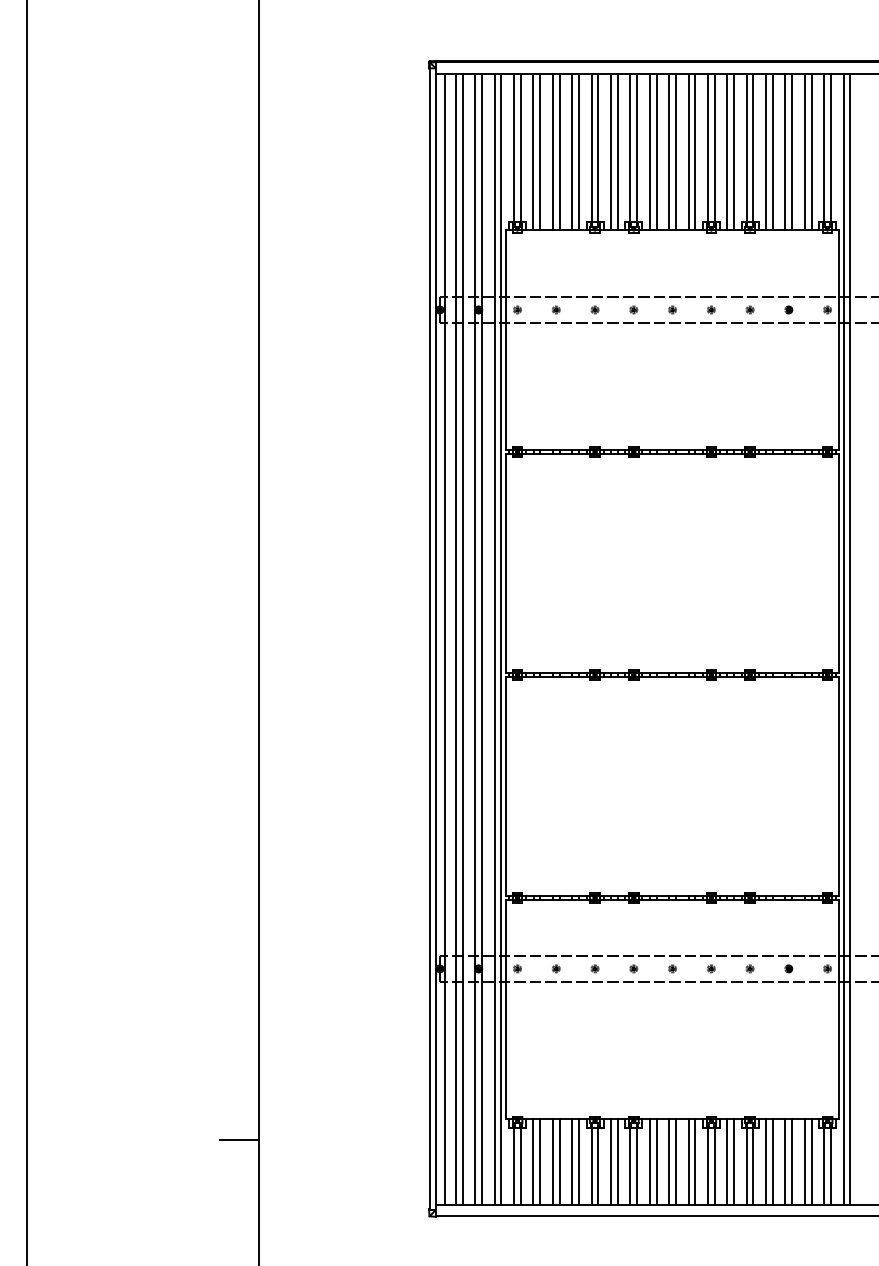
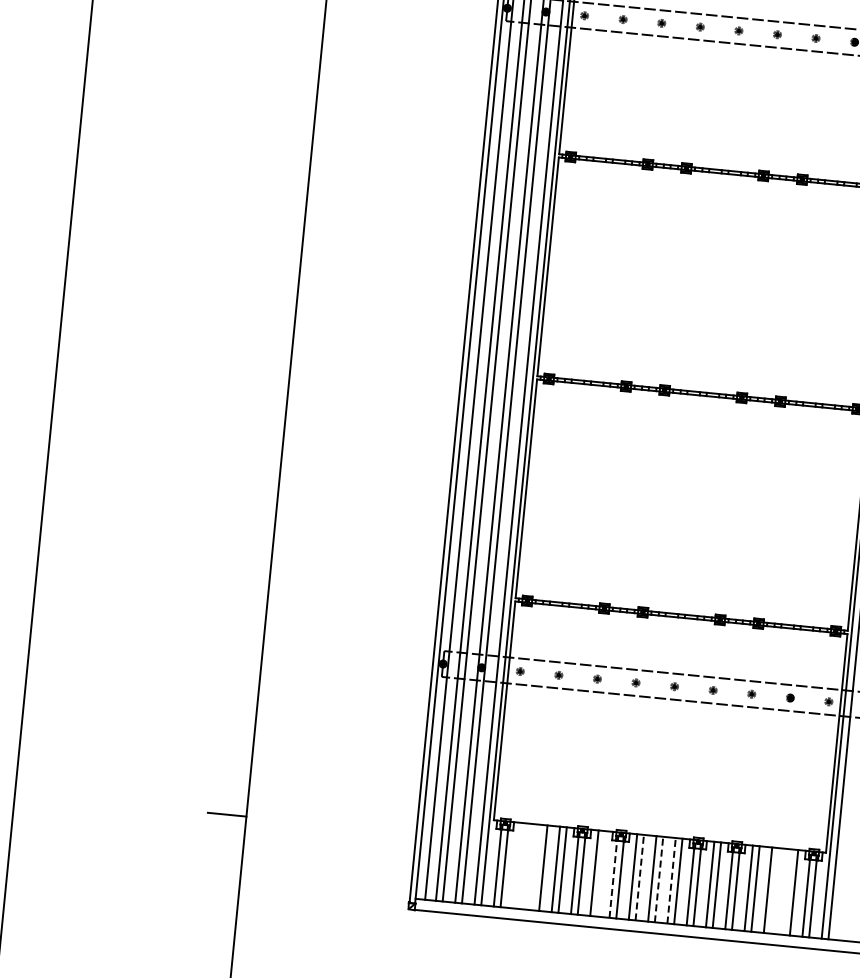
line: (533, 1162) -> (517, 865), removed
line: (540, 1162) -> (524, 866), removed
line: (552, 1162) -> (536, 867), removed
line: (617, 1162) -> (600, 874), removed
line: (656, 1162) -> (639, 877), solid -> dashed
line: (675, 1162) -> (658, 879), solid -> dashed
line: (688, 1162) -> (671, 880), solid -> dashed
line: (792, 1162) -> (775, 891), removed
line: (804, 1162) -> (787, 892), removed
line: (630, 1166) -> (613, 879), solid -> dashed

